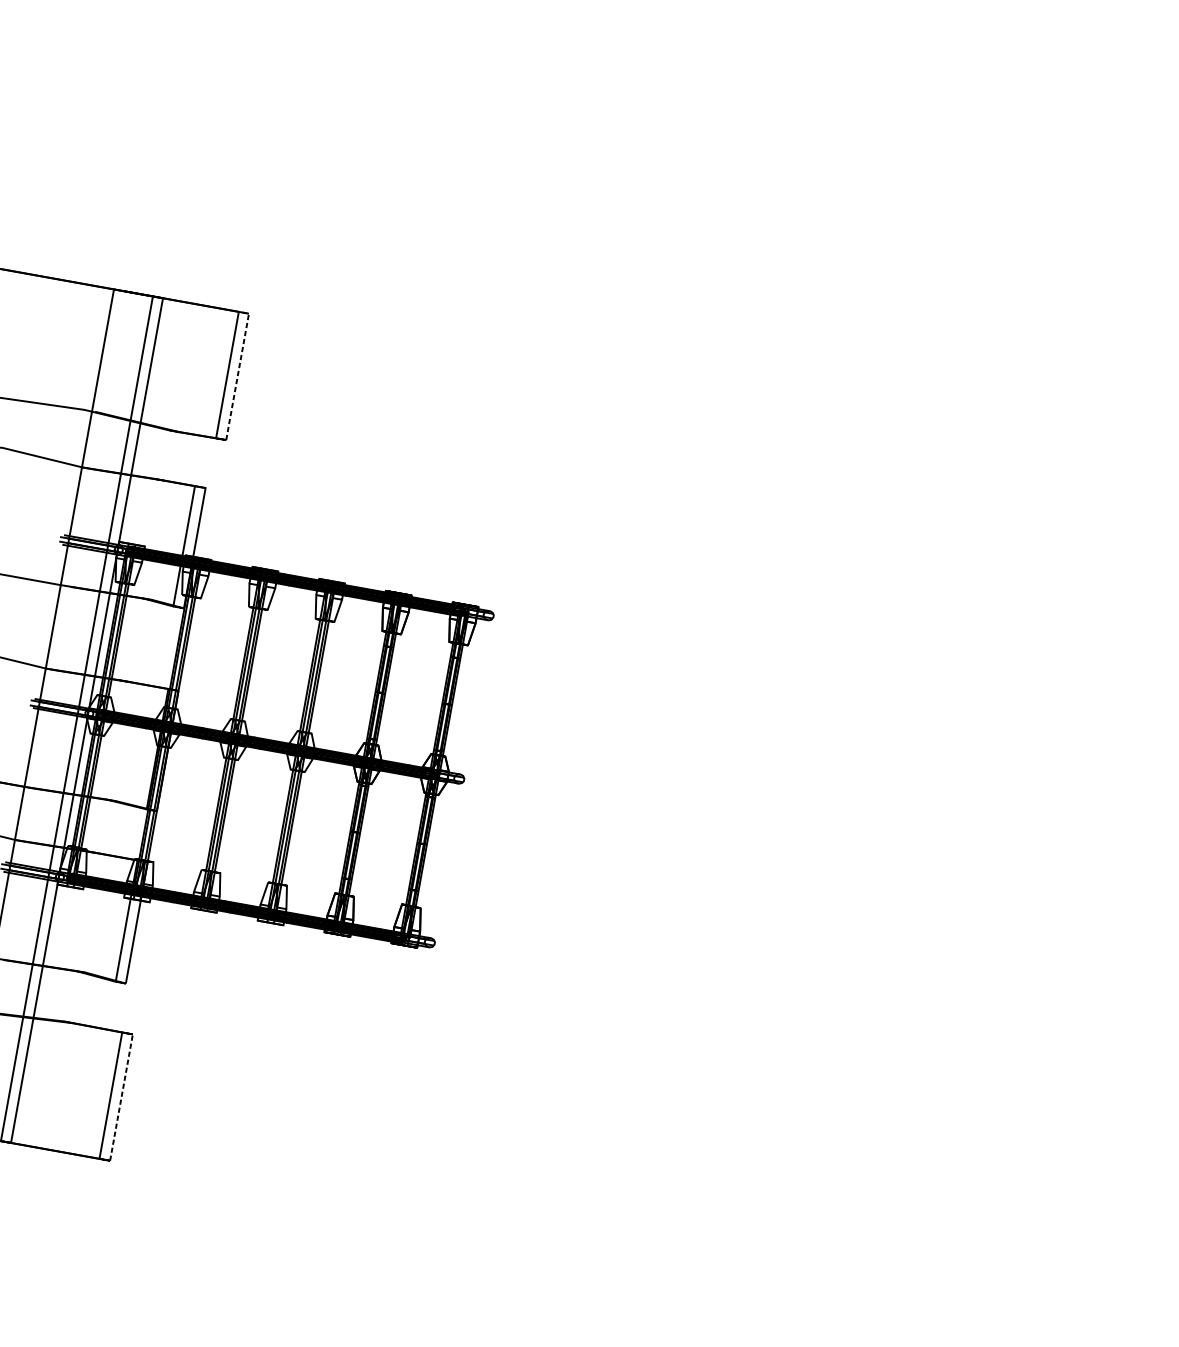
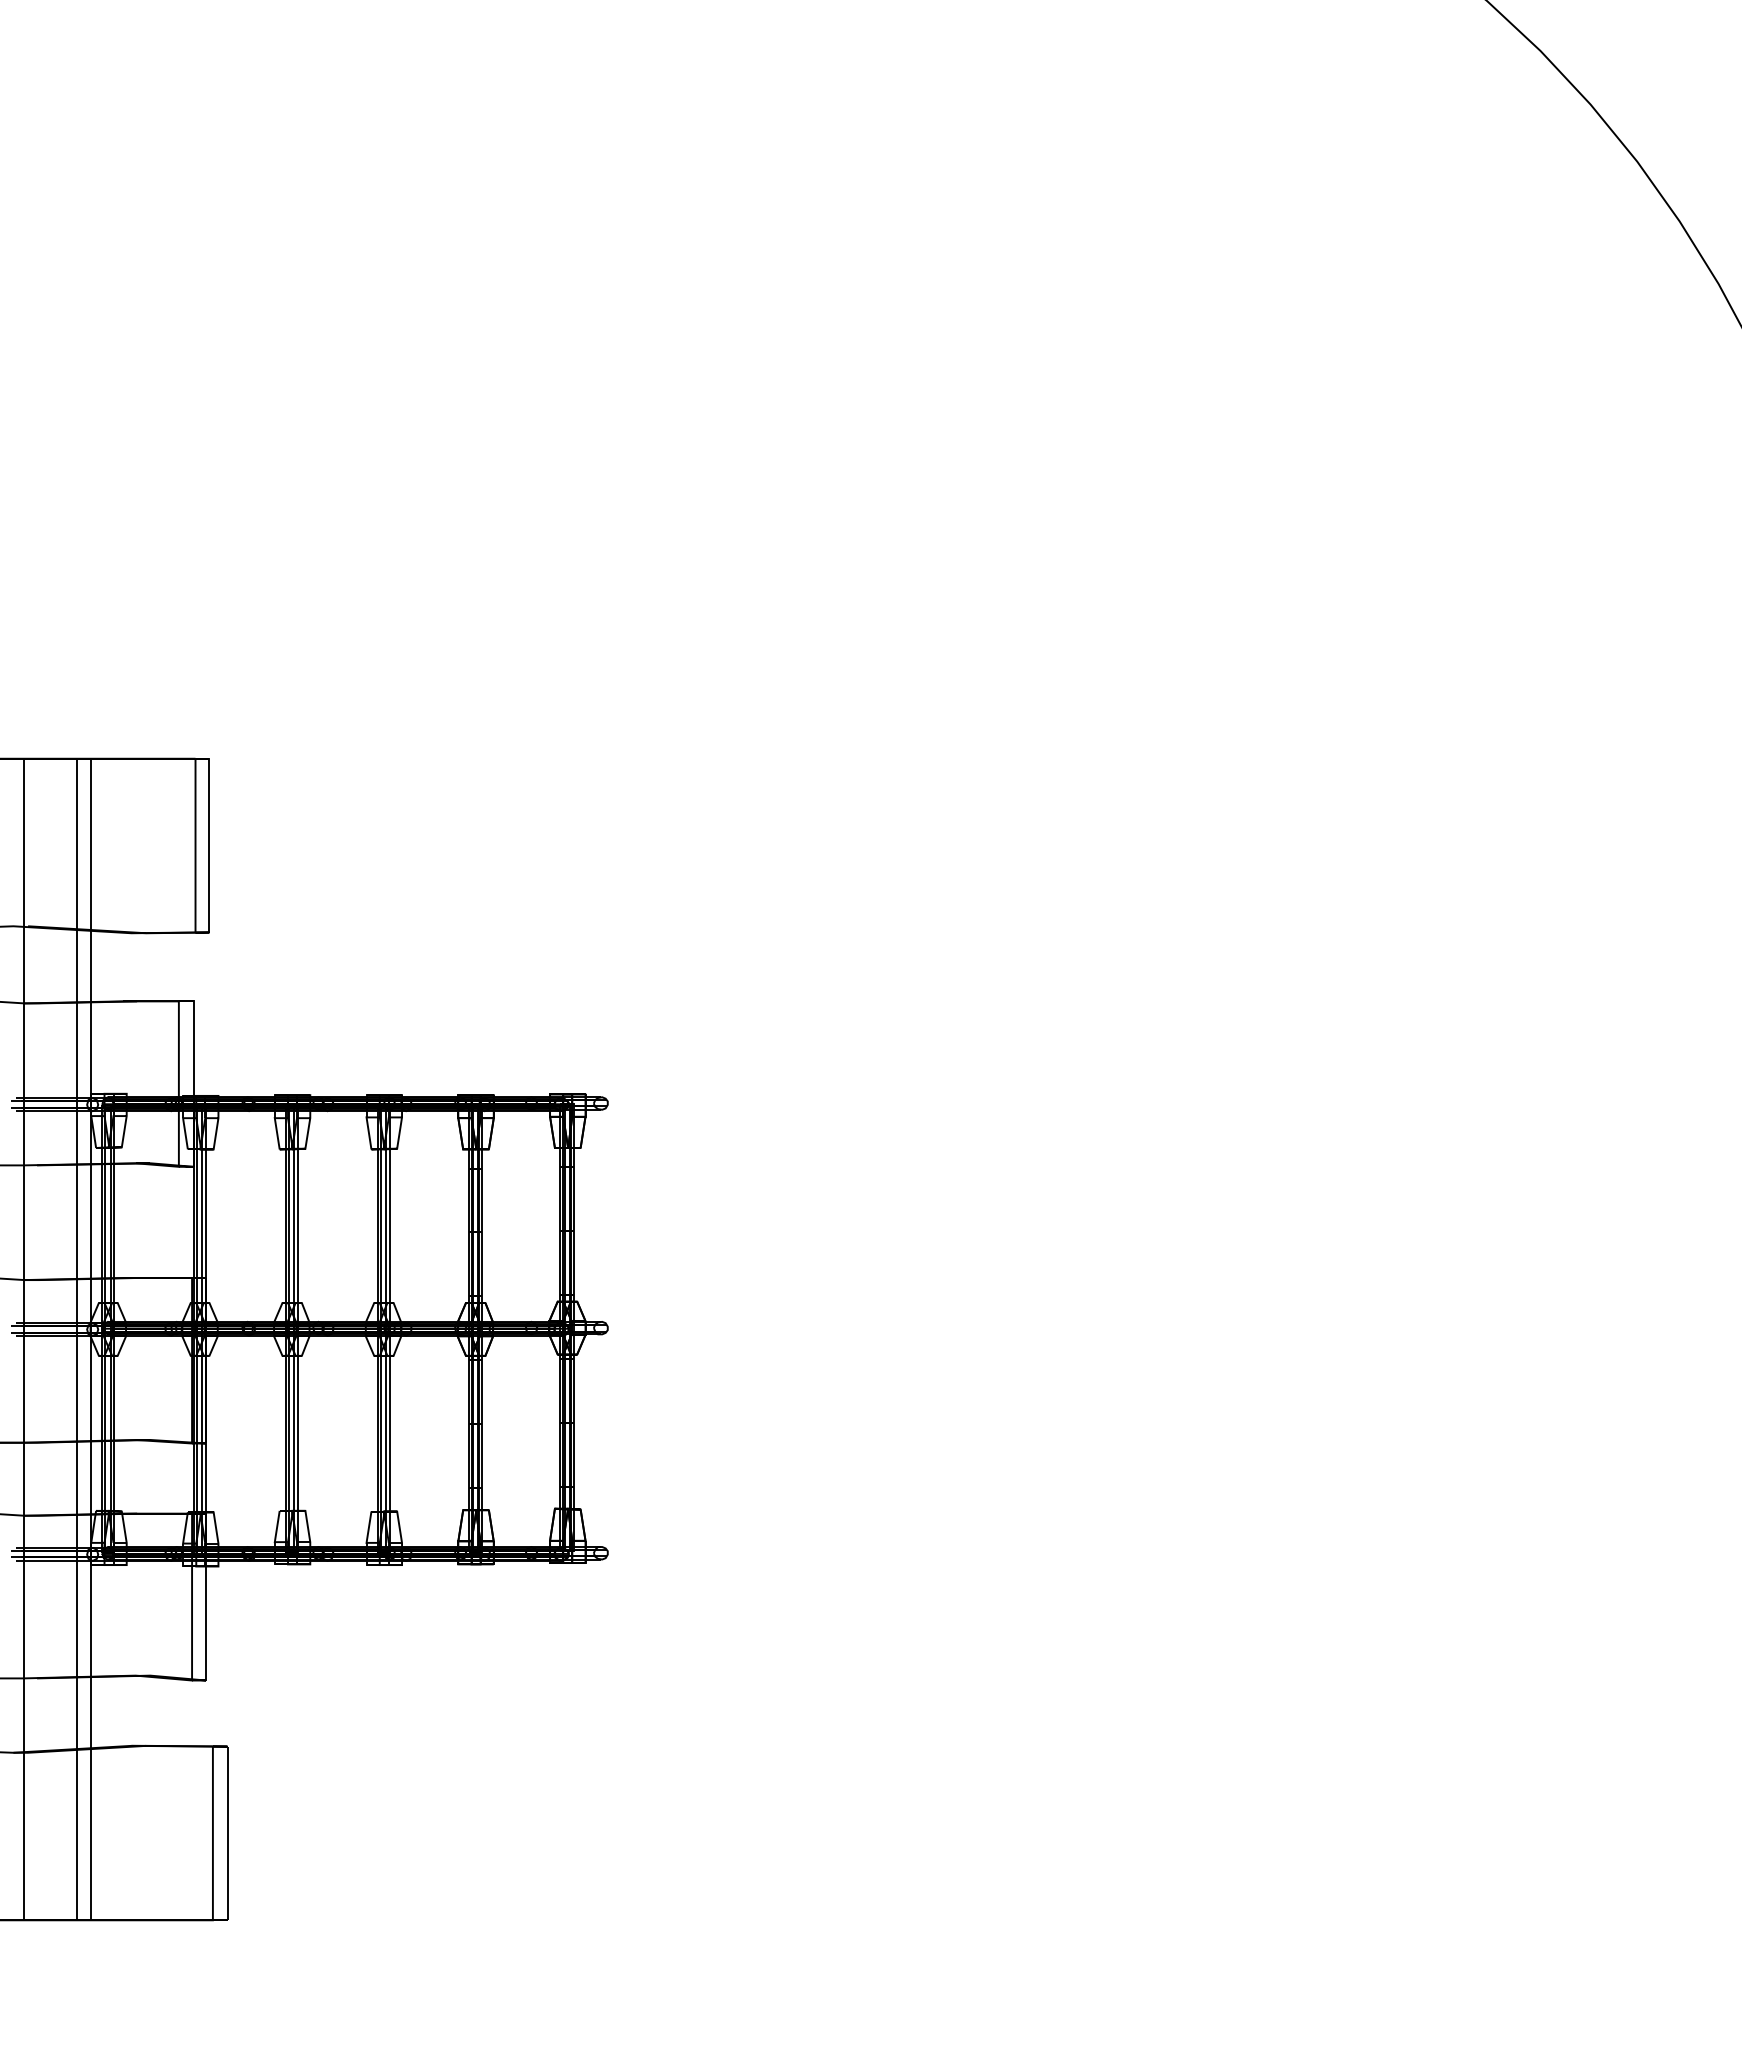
line: (238, 370) -> (209, 837), dashed -> solid
line: (121, 1097) -> (227, 1833), dashed -> solid

